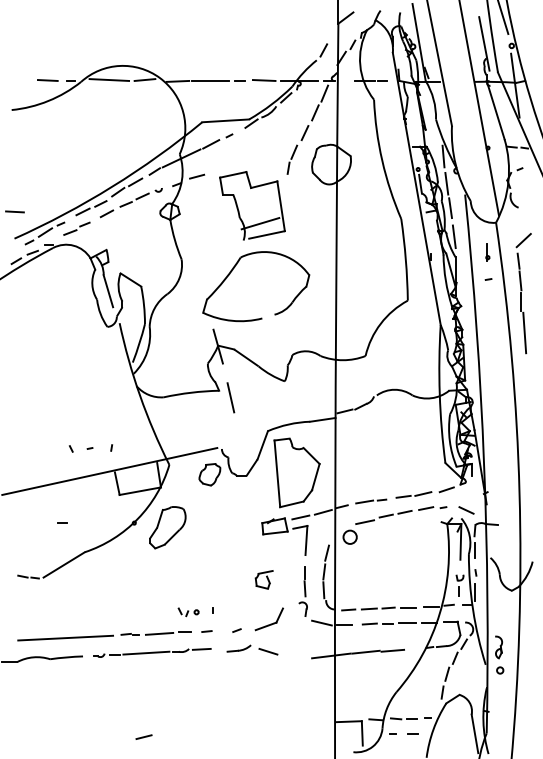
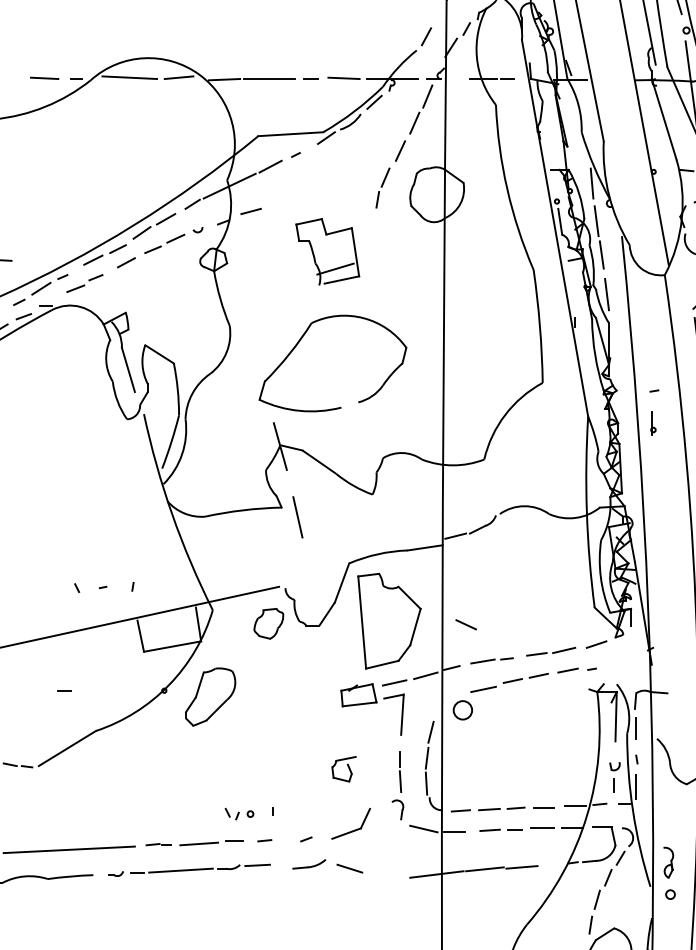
part: (252, 205) -> (327, 251), size x0.7
part: (487, 252) -> (652, 422), moved
line: (488, 279) -> (654, 391), moved
line: (466, 510) -> (466, 624), moved

